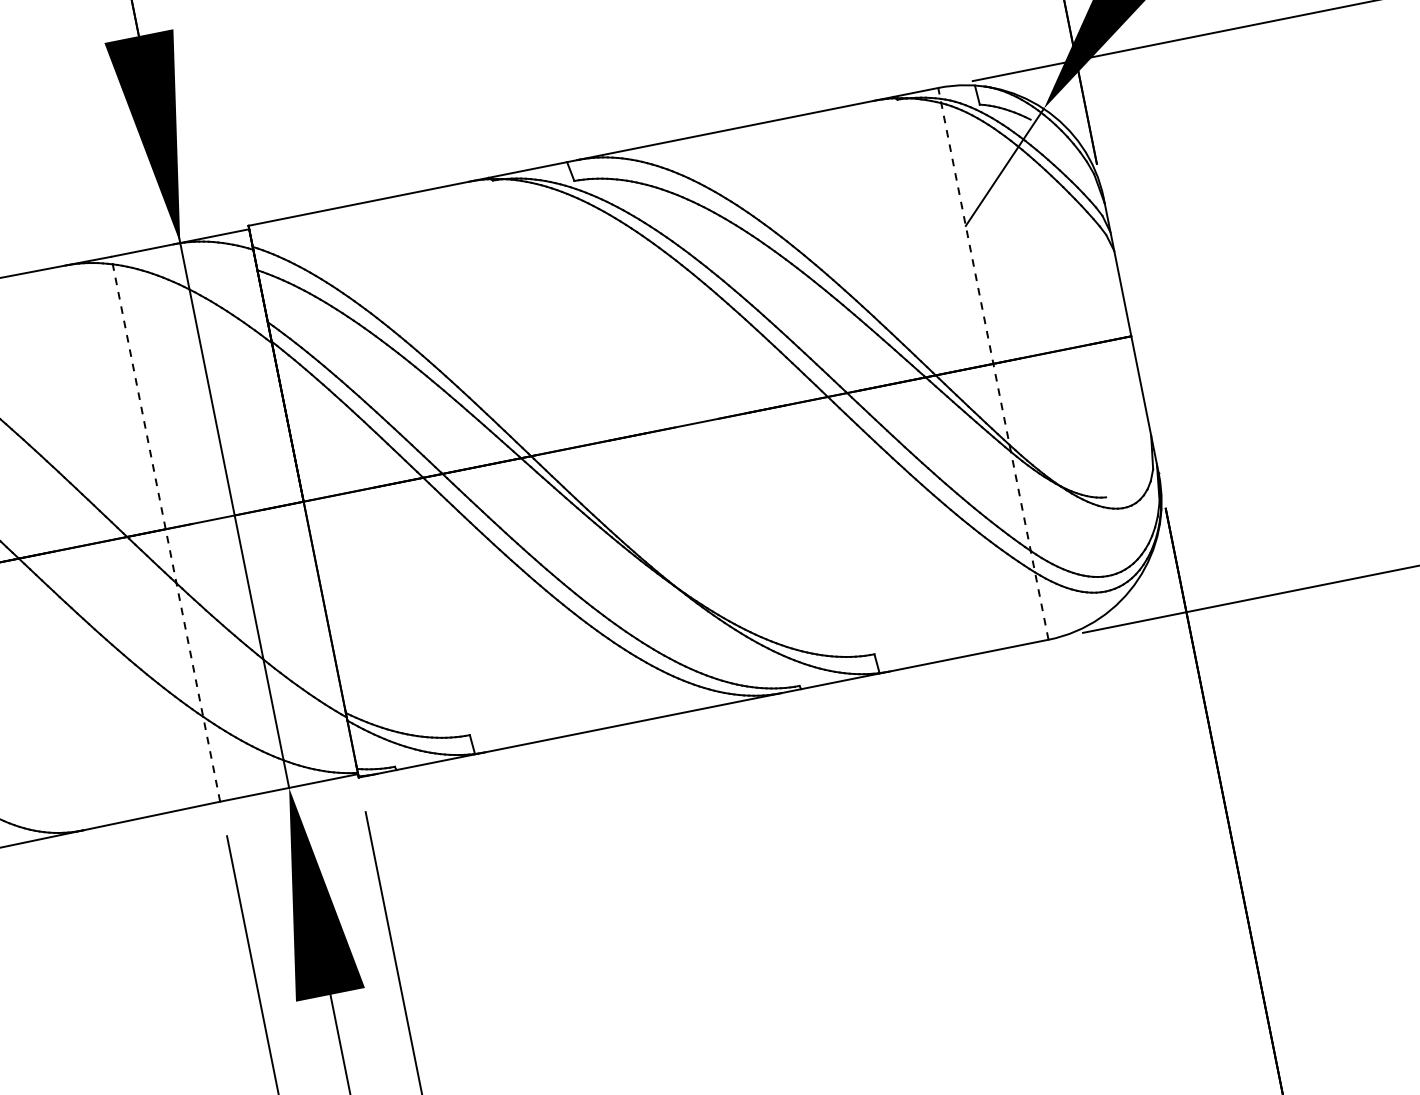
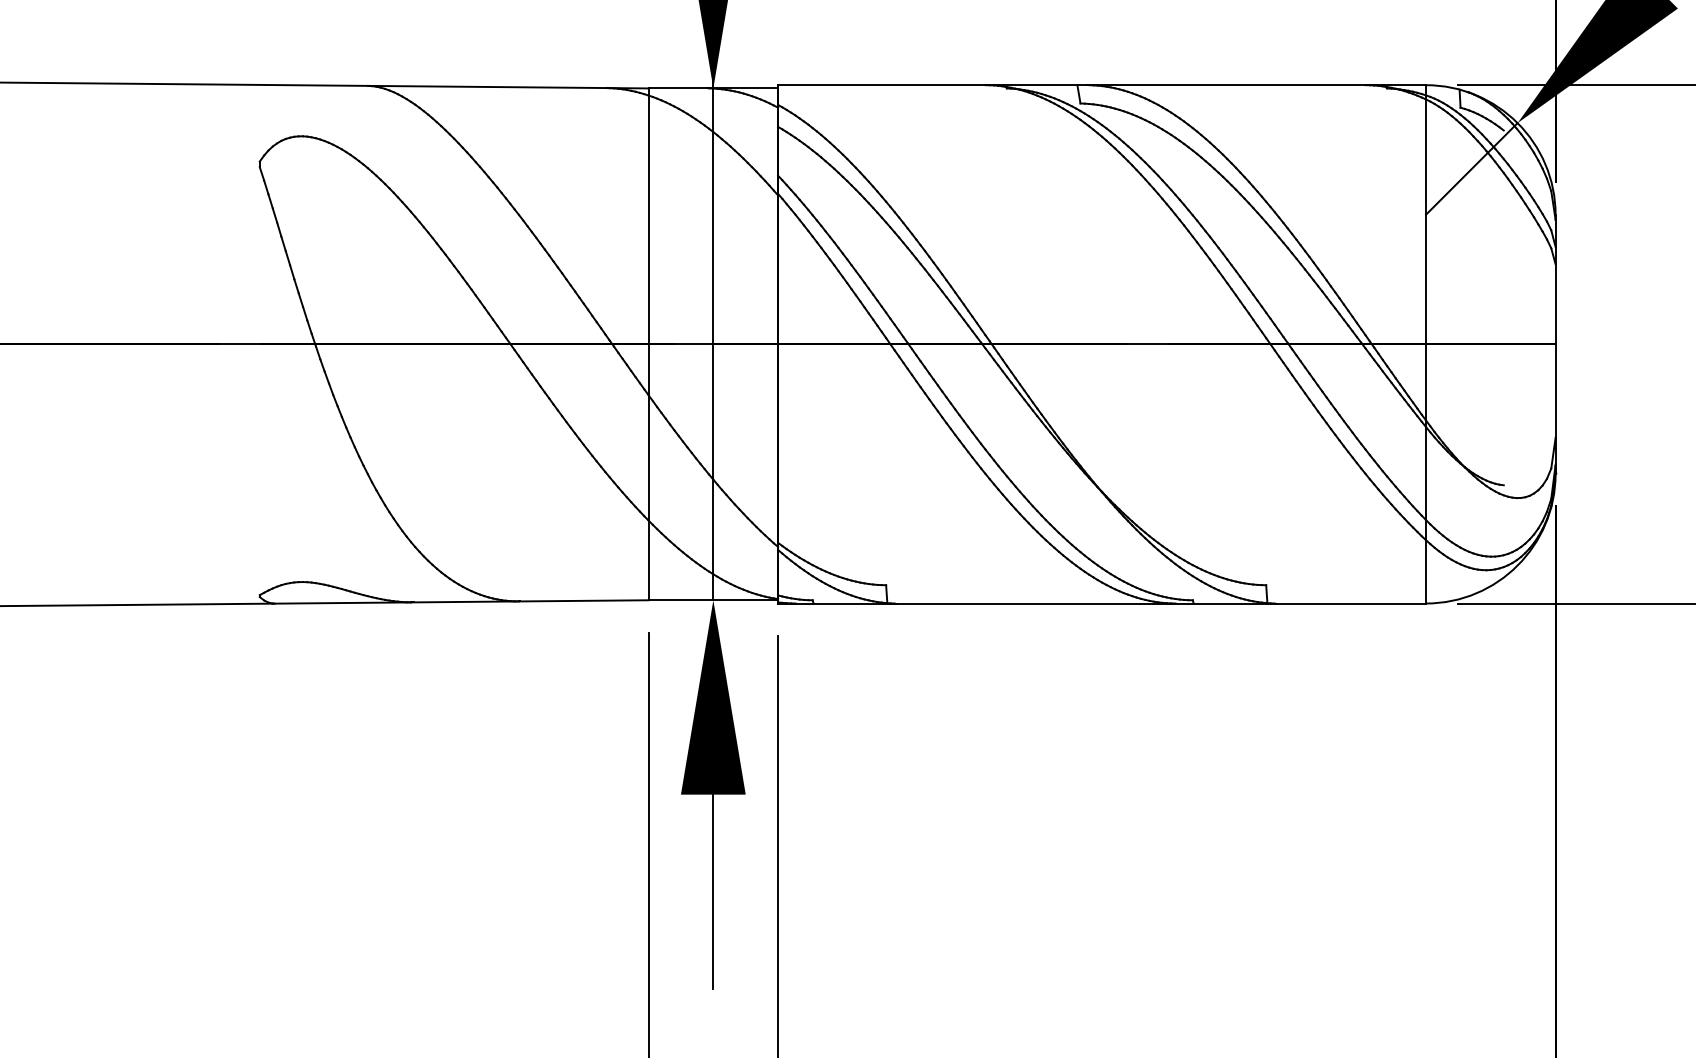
line: (993, 362) -> (1426, 343), dashed -> solid
line: (165, 529) -> (648, 344), dashed -> solid

